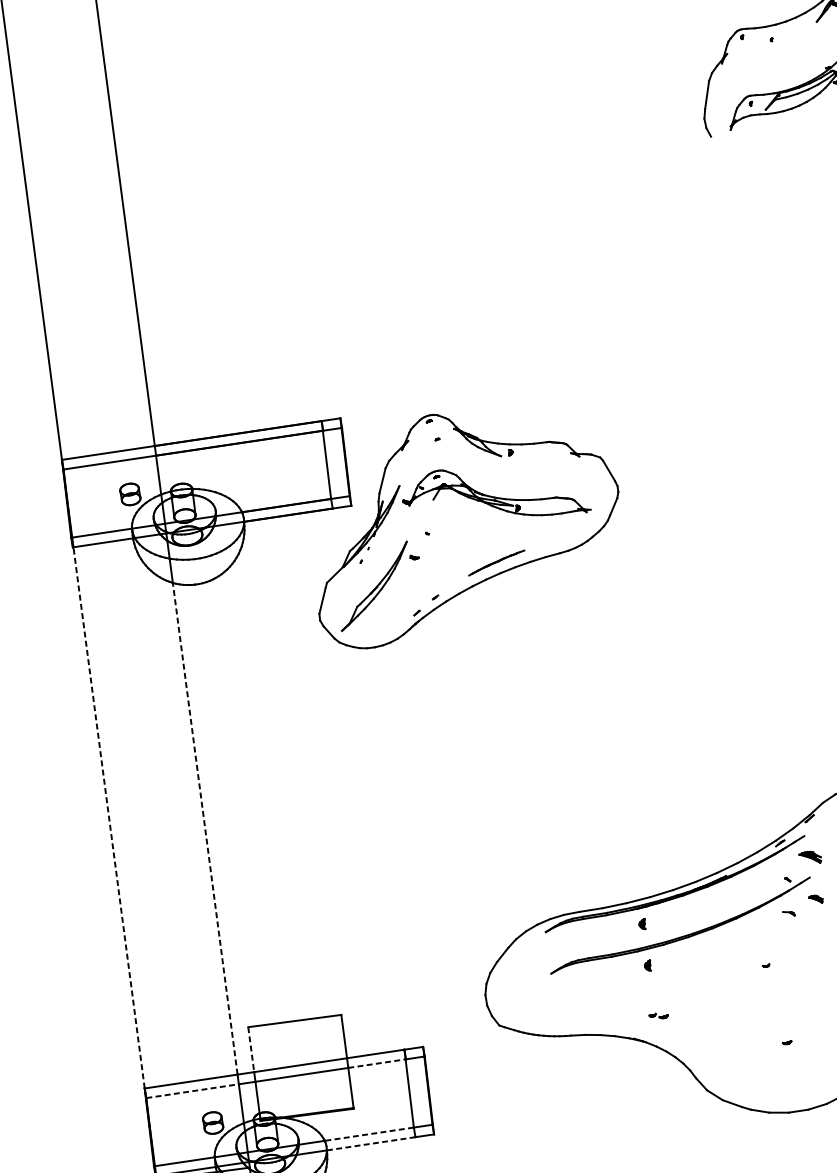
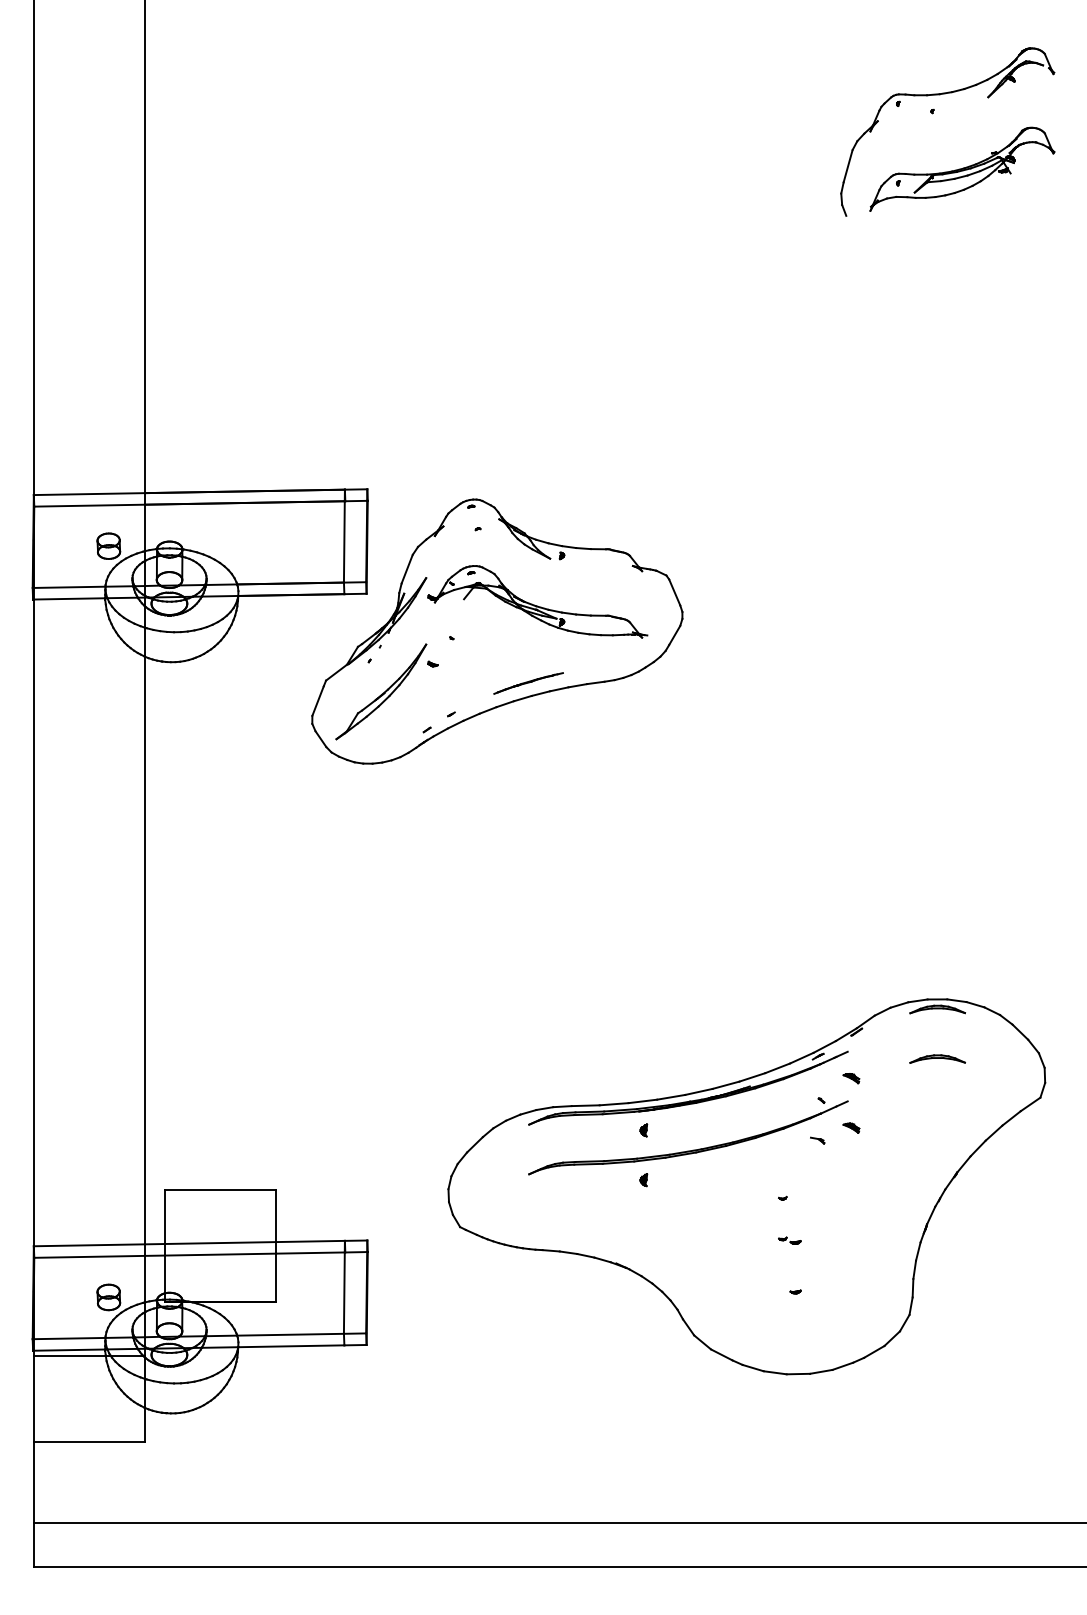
line: (108, 817) -> (33, 922), dashed -> solid
line: (205, 828) -> (145, 950), dashed -> solid
part: (810, 858) -> (851, 1078), size x0.62
part: (658, 1015) -> (789, 1240), moved
line: (250, 1050) -> (164, 1217), dashed -> solid
line: (377, 1064) -> (310, 1253), dashed -> solid
line: (193, 1090) -> (90, 1256), dashed -> solid
line: (369, 1134) -> (290, 1334), dashed -> solid
line: (370, 1144) -> (290, 1346), dashed -> solid

